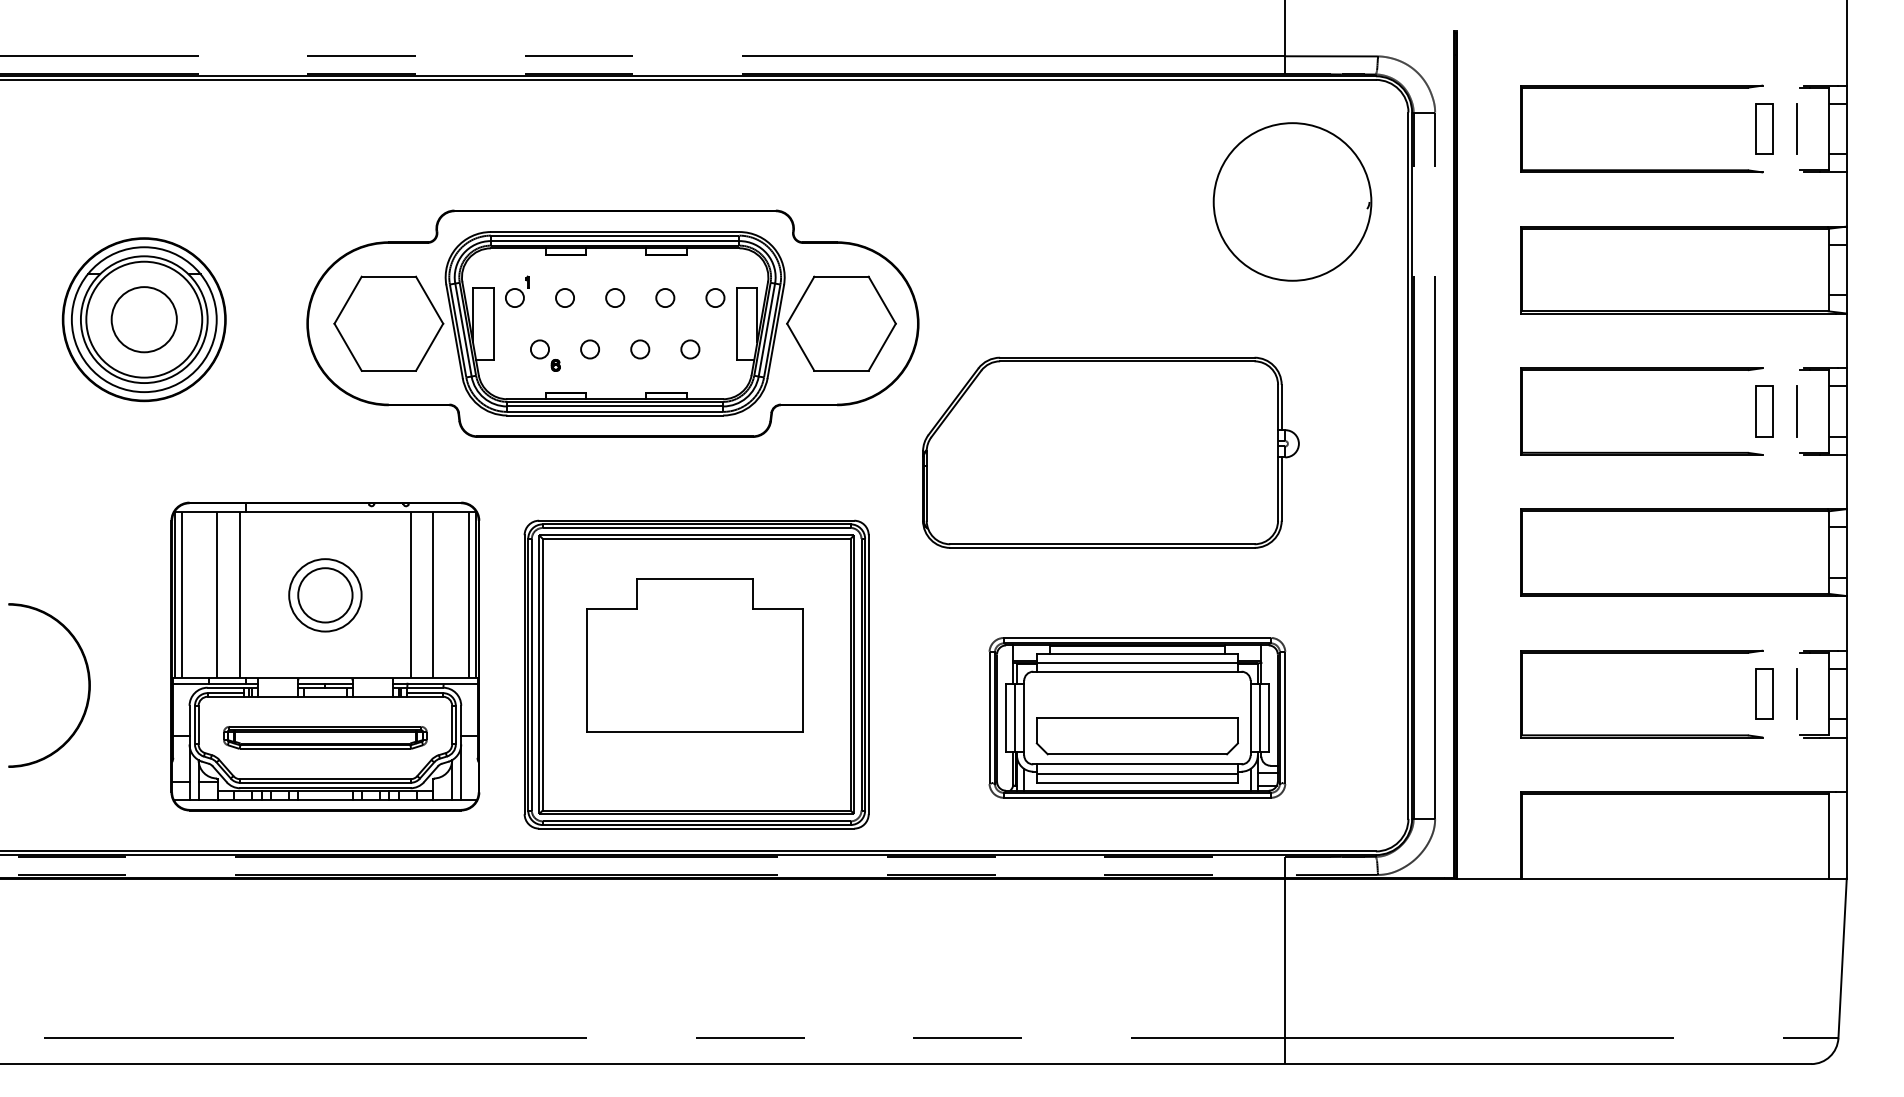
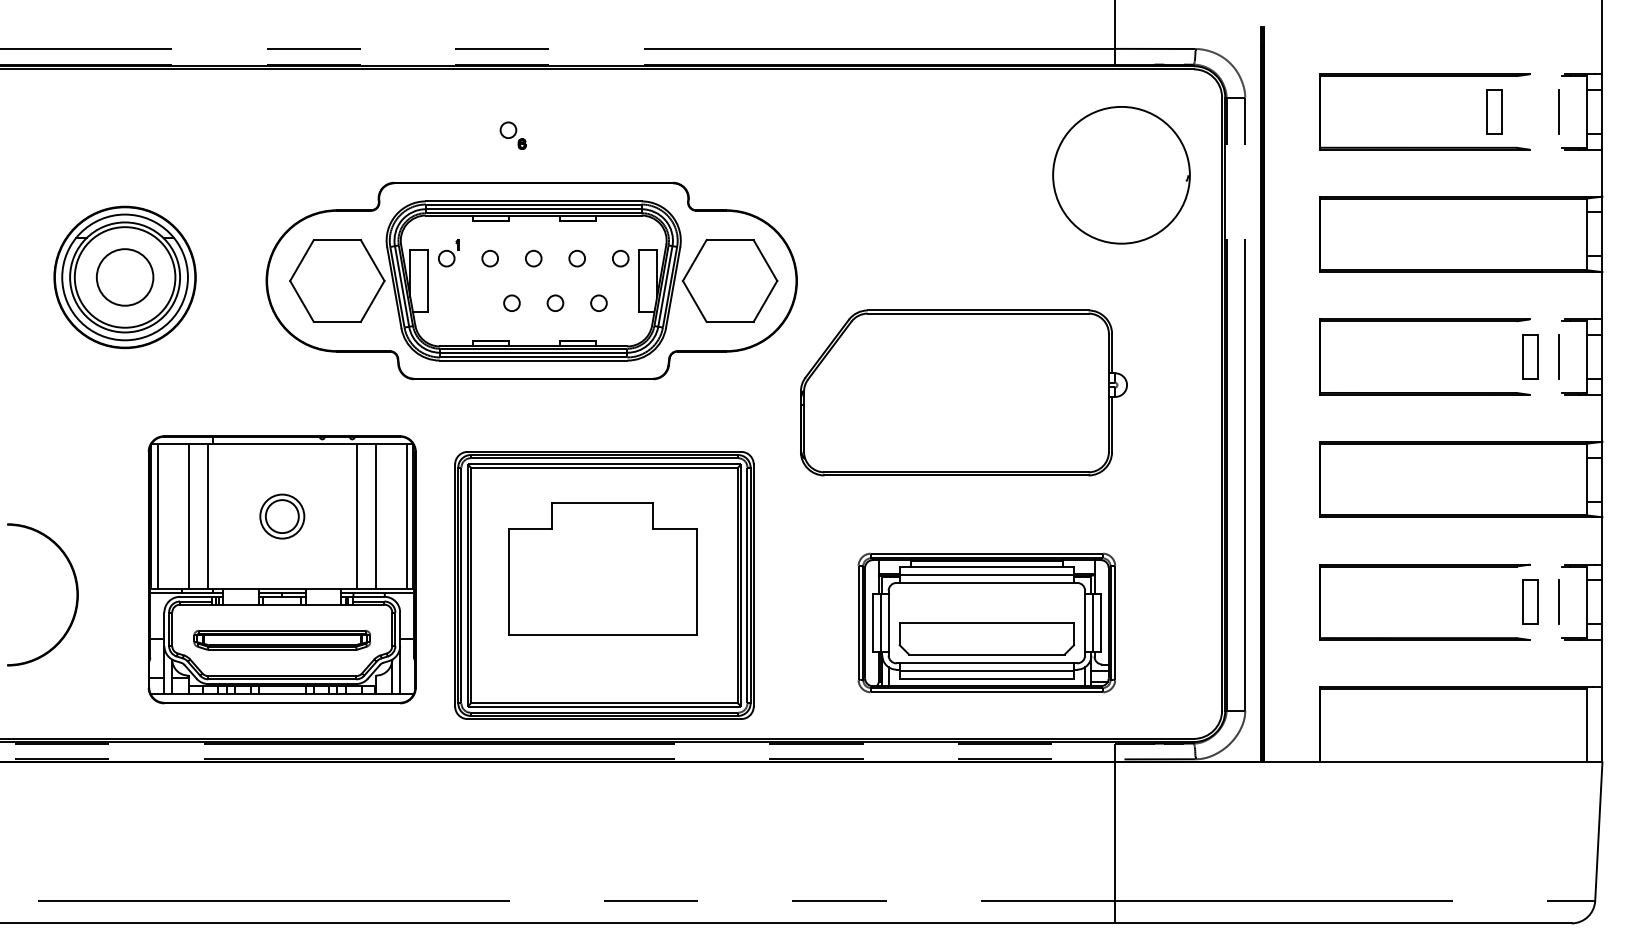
part: (1763, 128) -> (1494, 111), moved
part: (544, 355) -> (512, 135), moved
part: (325, 595) -> (282, 516), size x0.7

